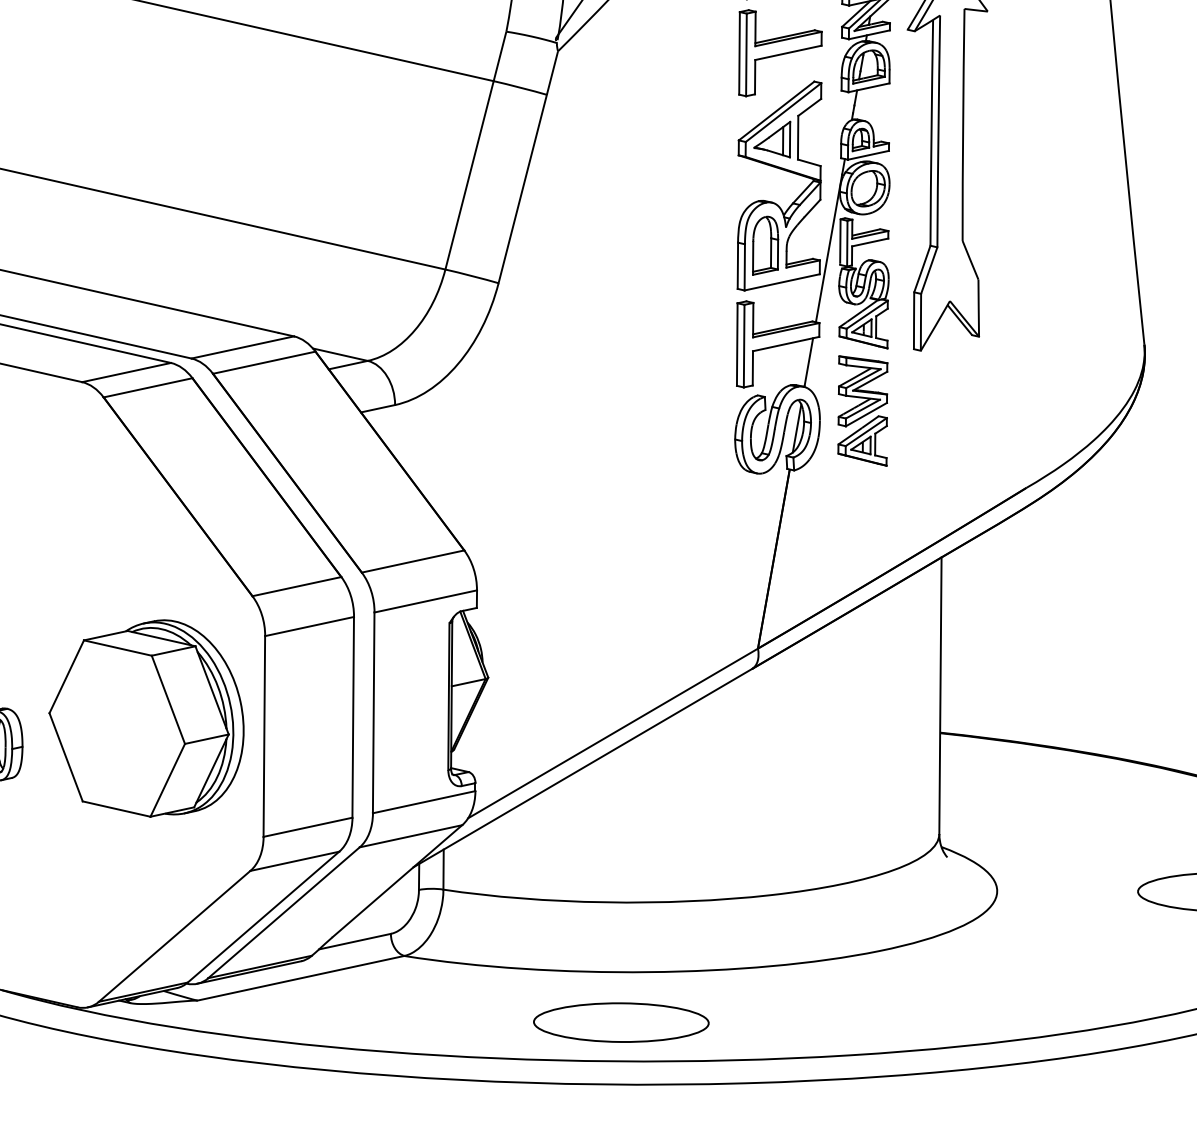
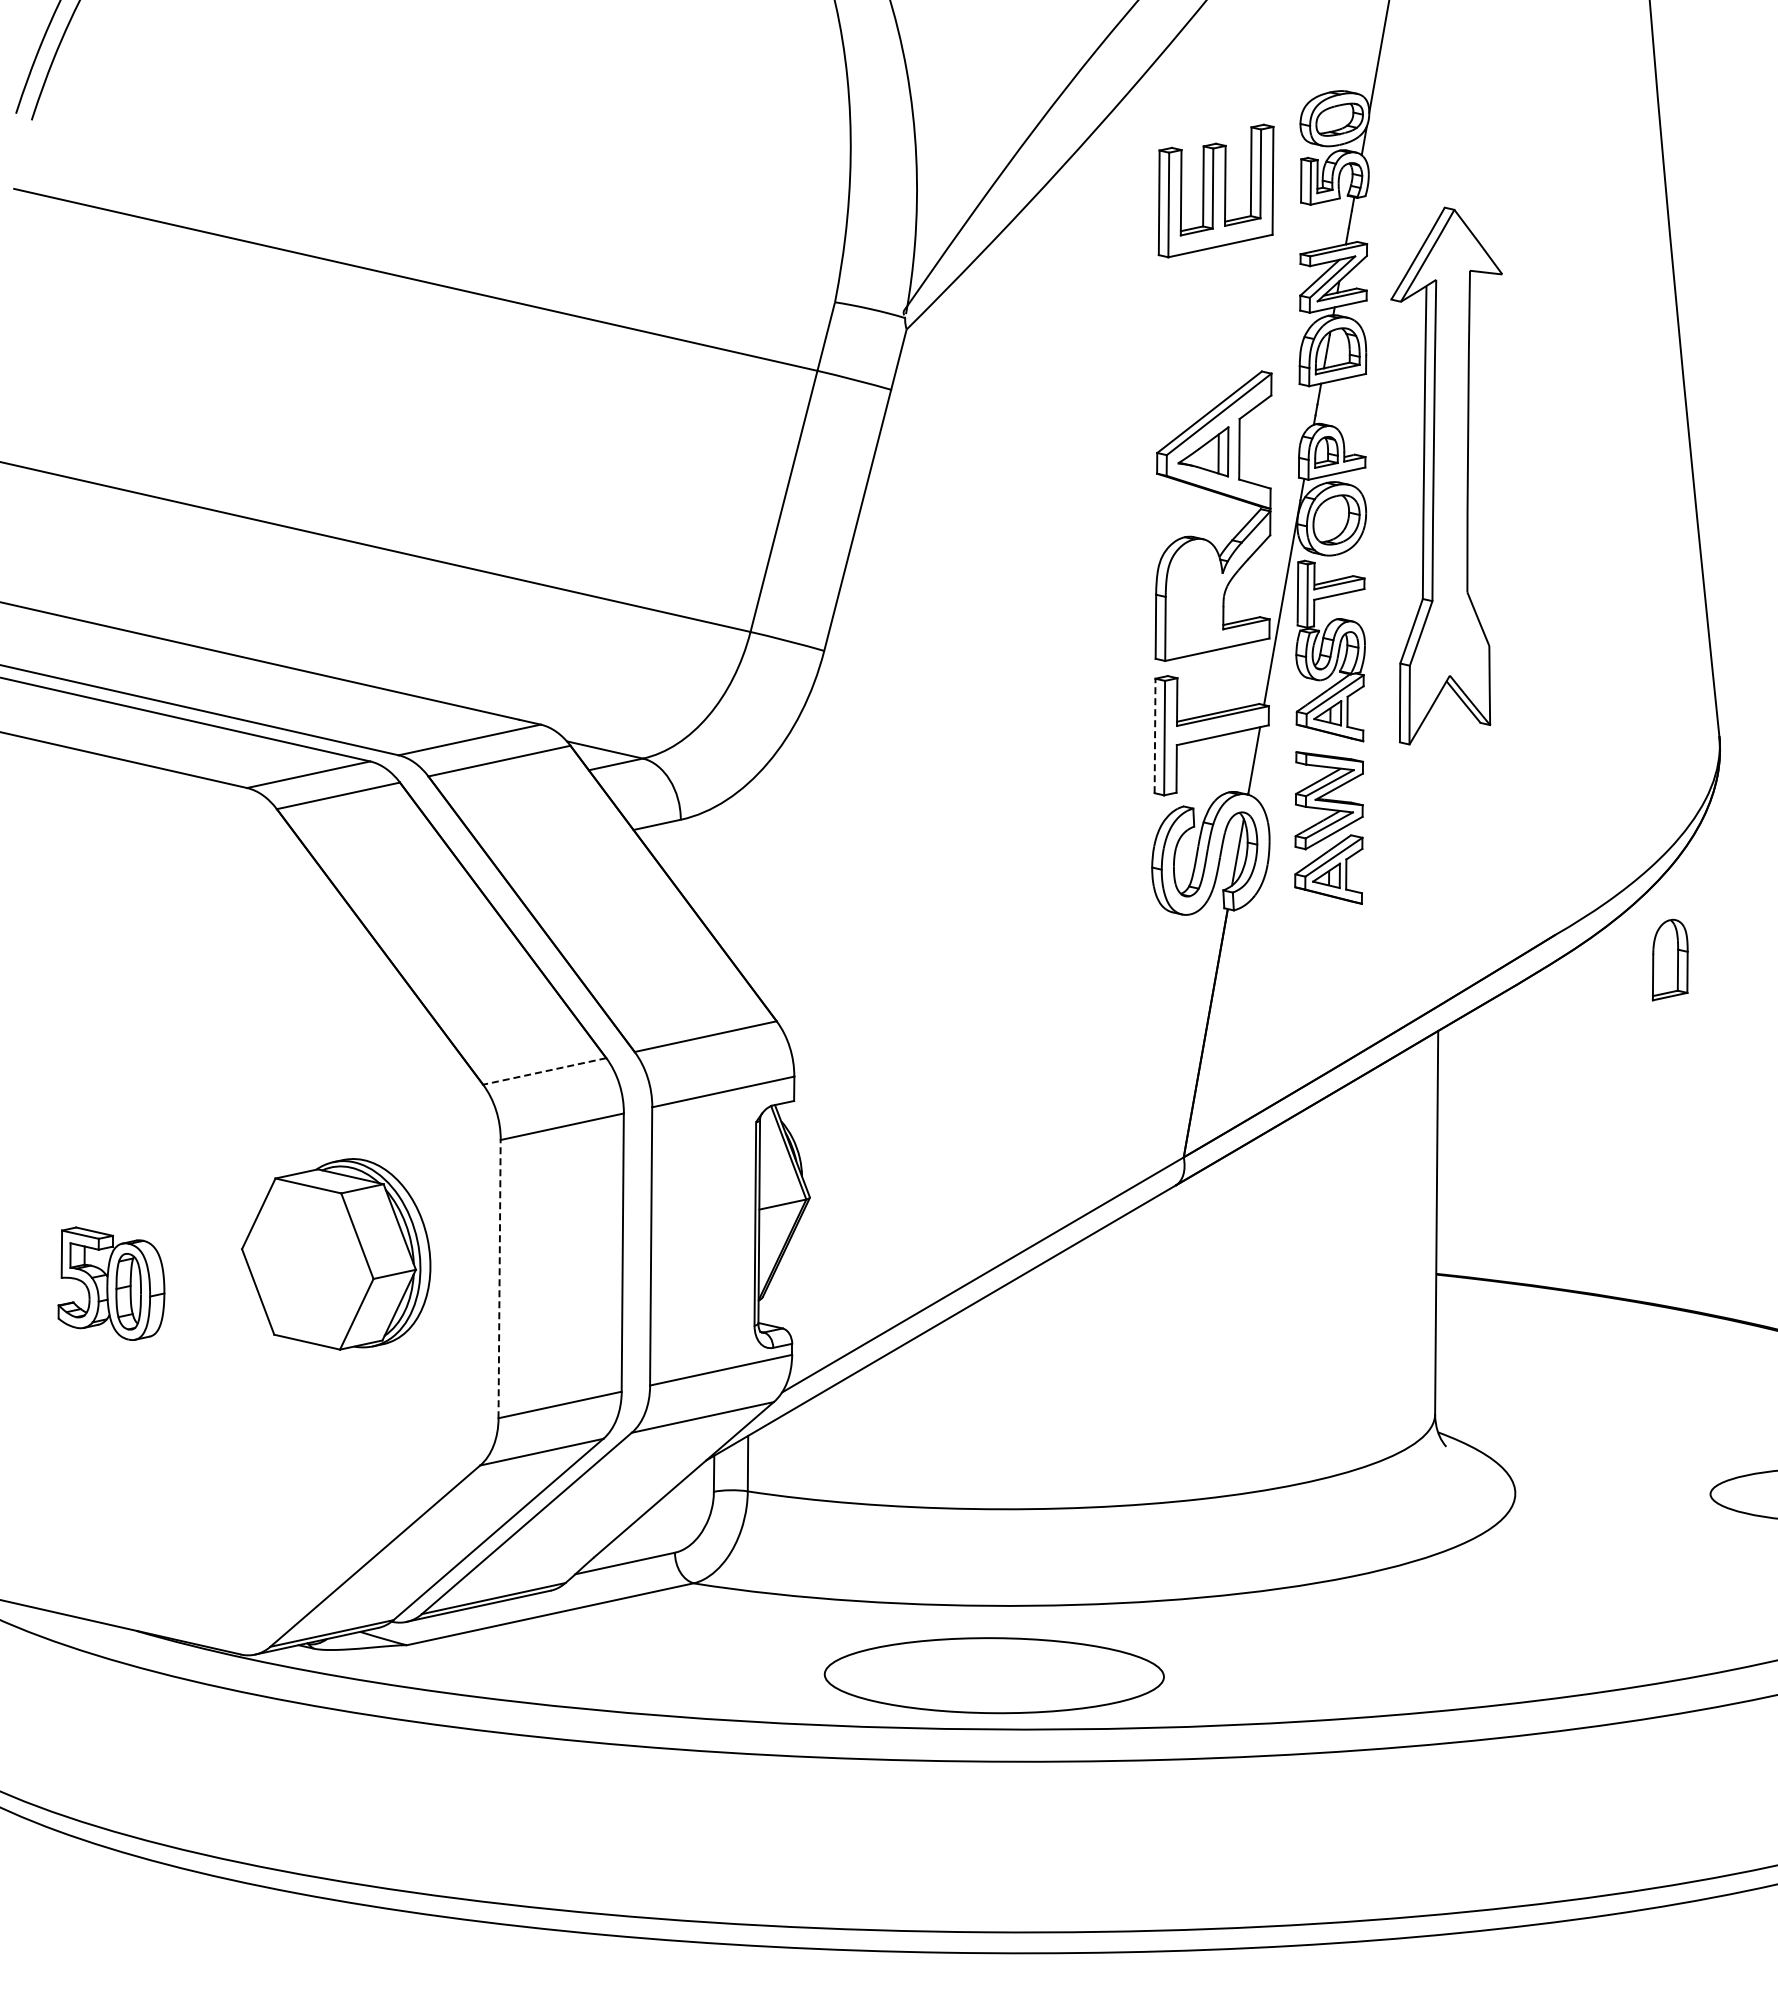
part: (780, 52) -> (1214, 331), removed
part: (765, 245) -> (1669, 959), moved
line: (737, 344) -> (1155, 735), solid -> dashed
line: (296, 586) -> (544, 1071), solid -> dashed
part: (145, 718) -> (335, 1254), size x0.7
line: (264, 736) -> (499, 1278), solid -> dashed
part: (621, 1022) -> (994, 1675), size x1.4

